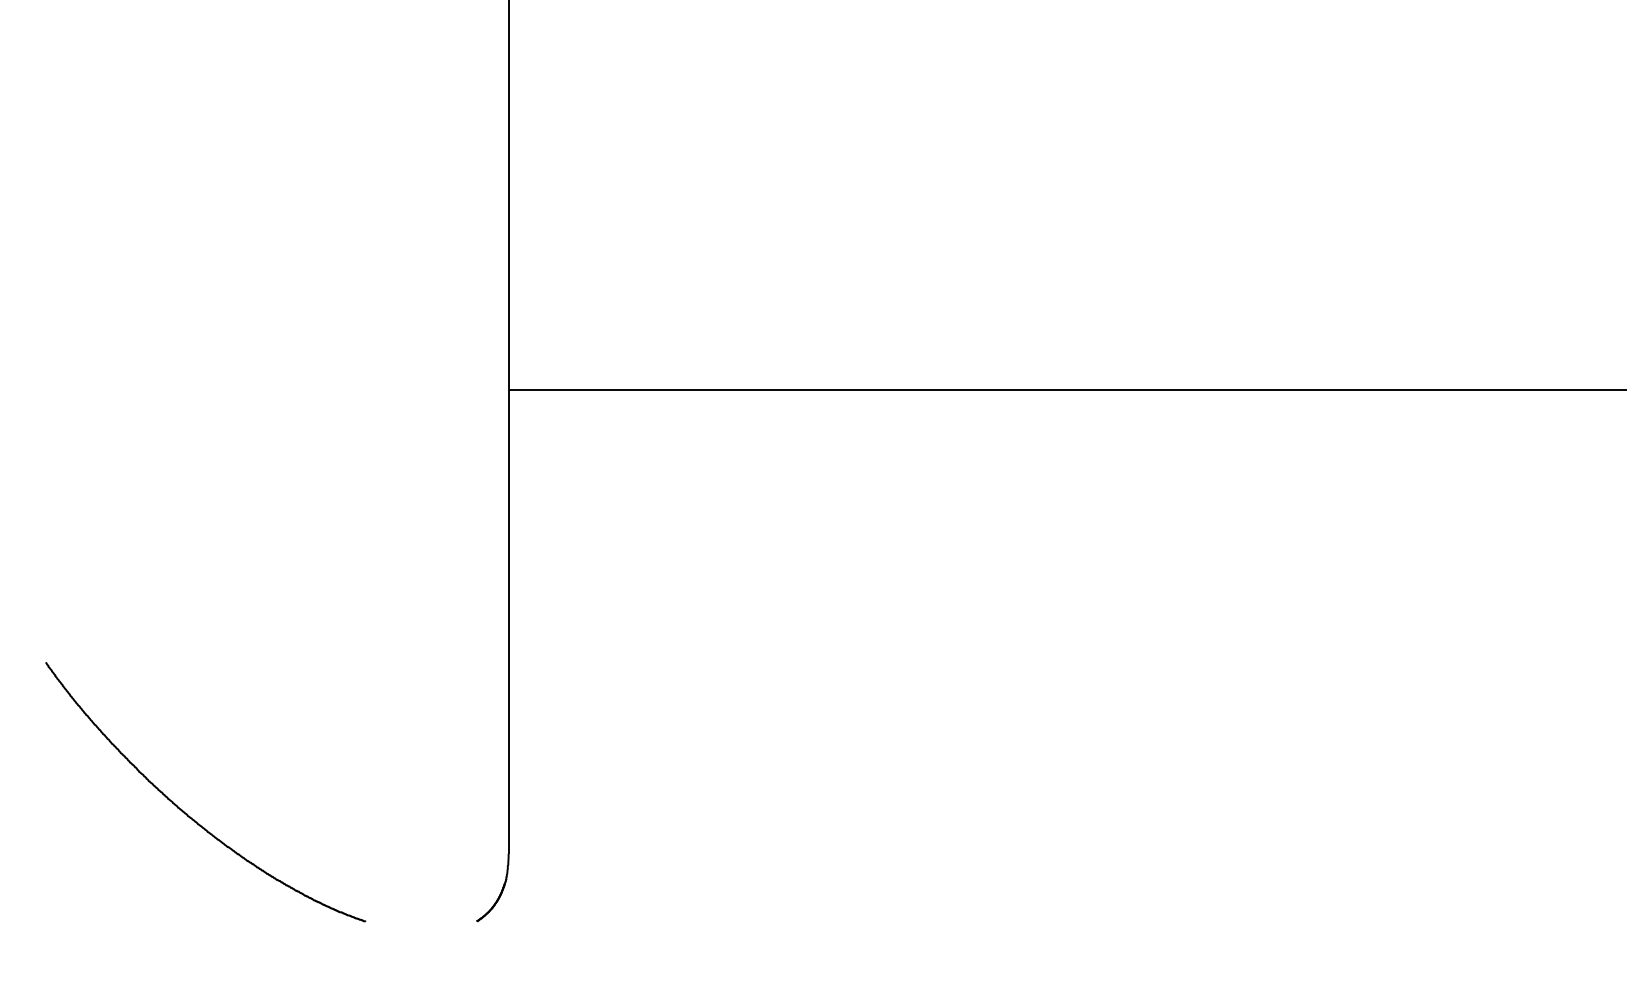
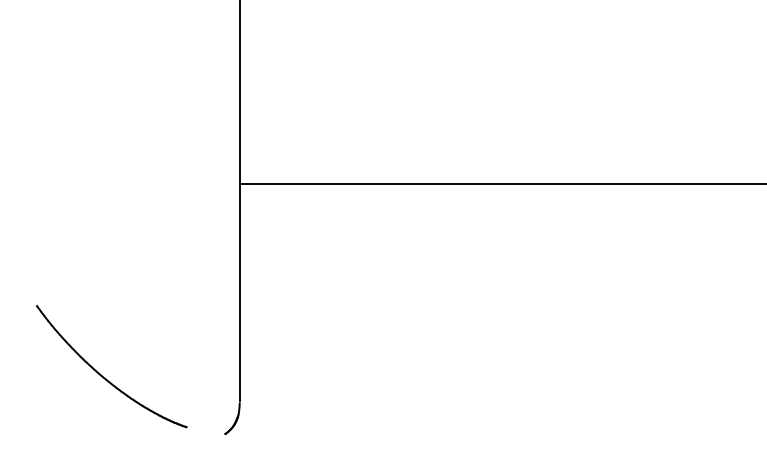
curve: (192, 815) -> (105, 377), moved

